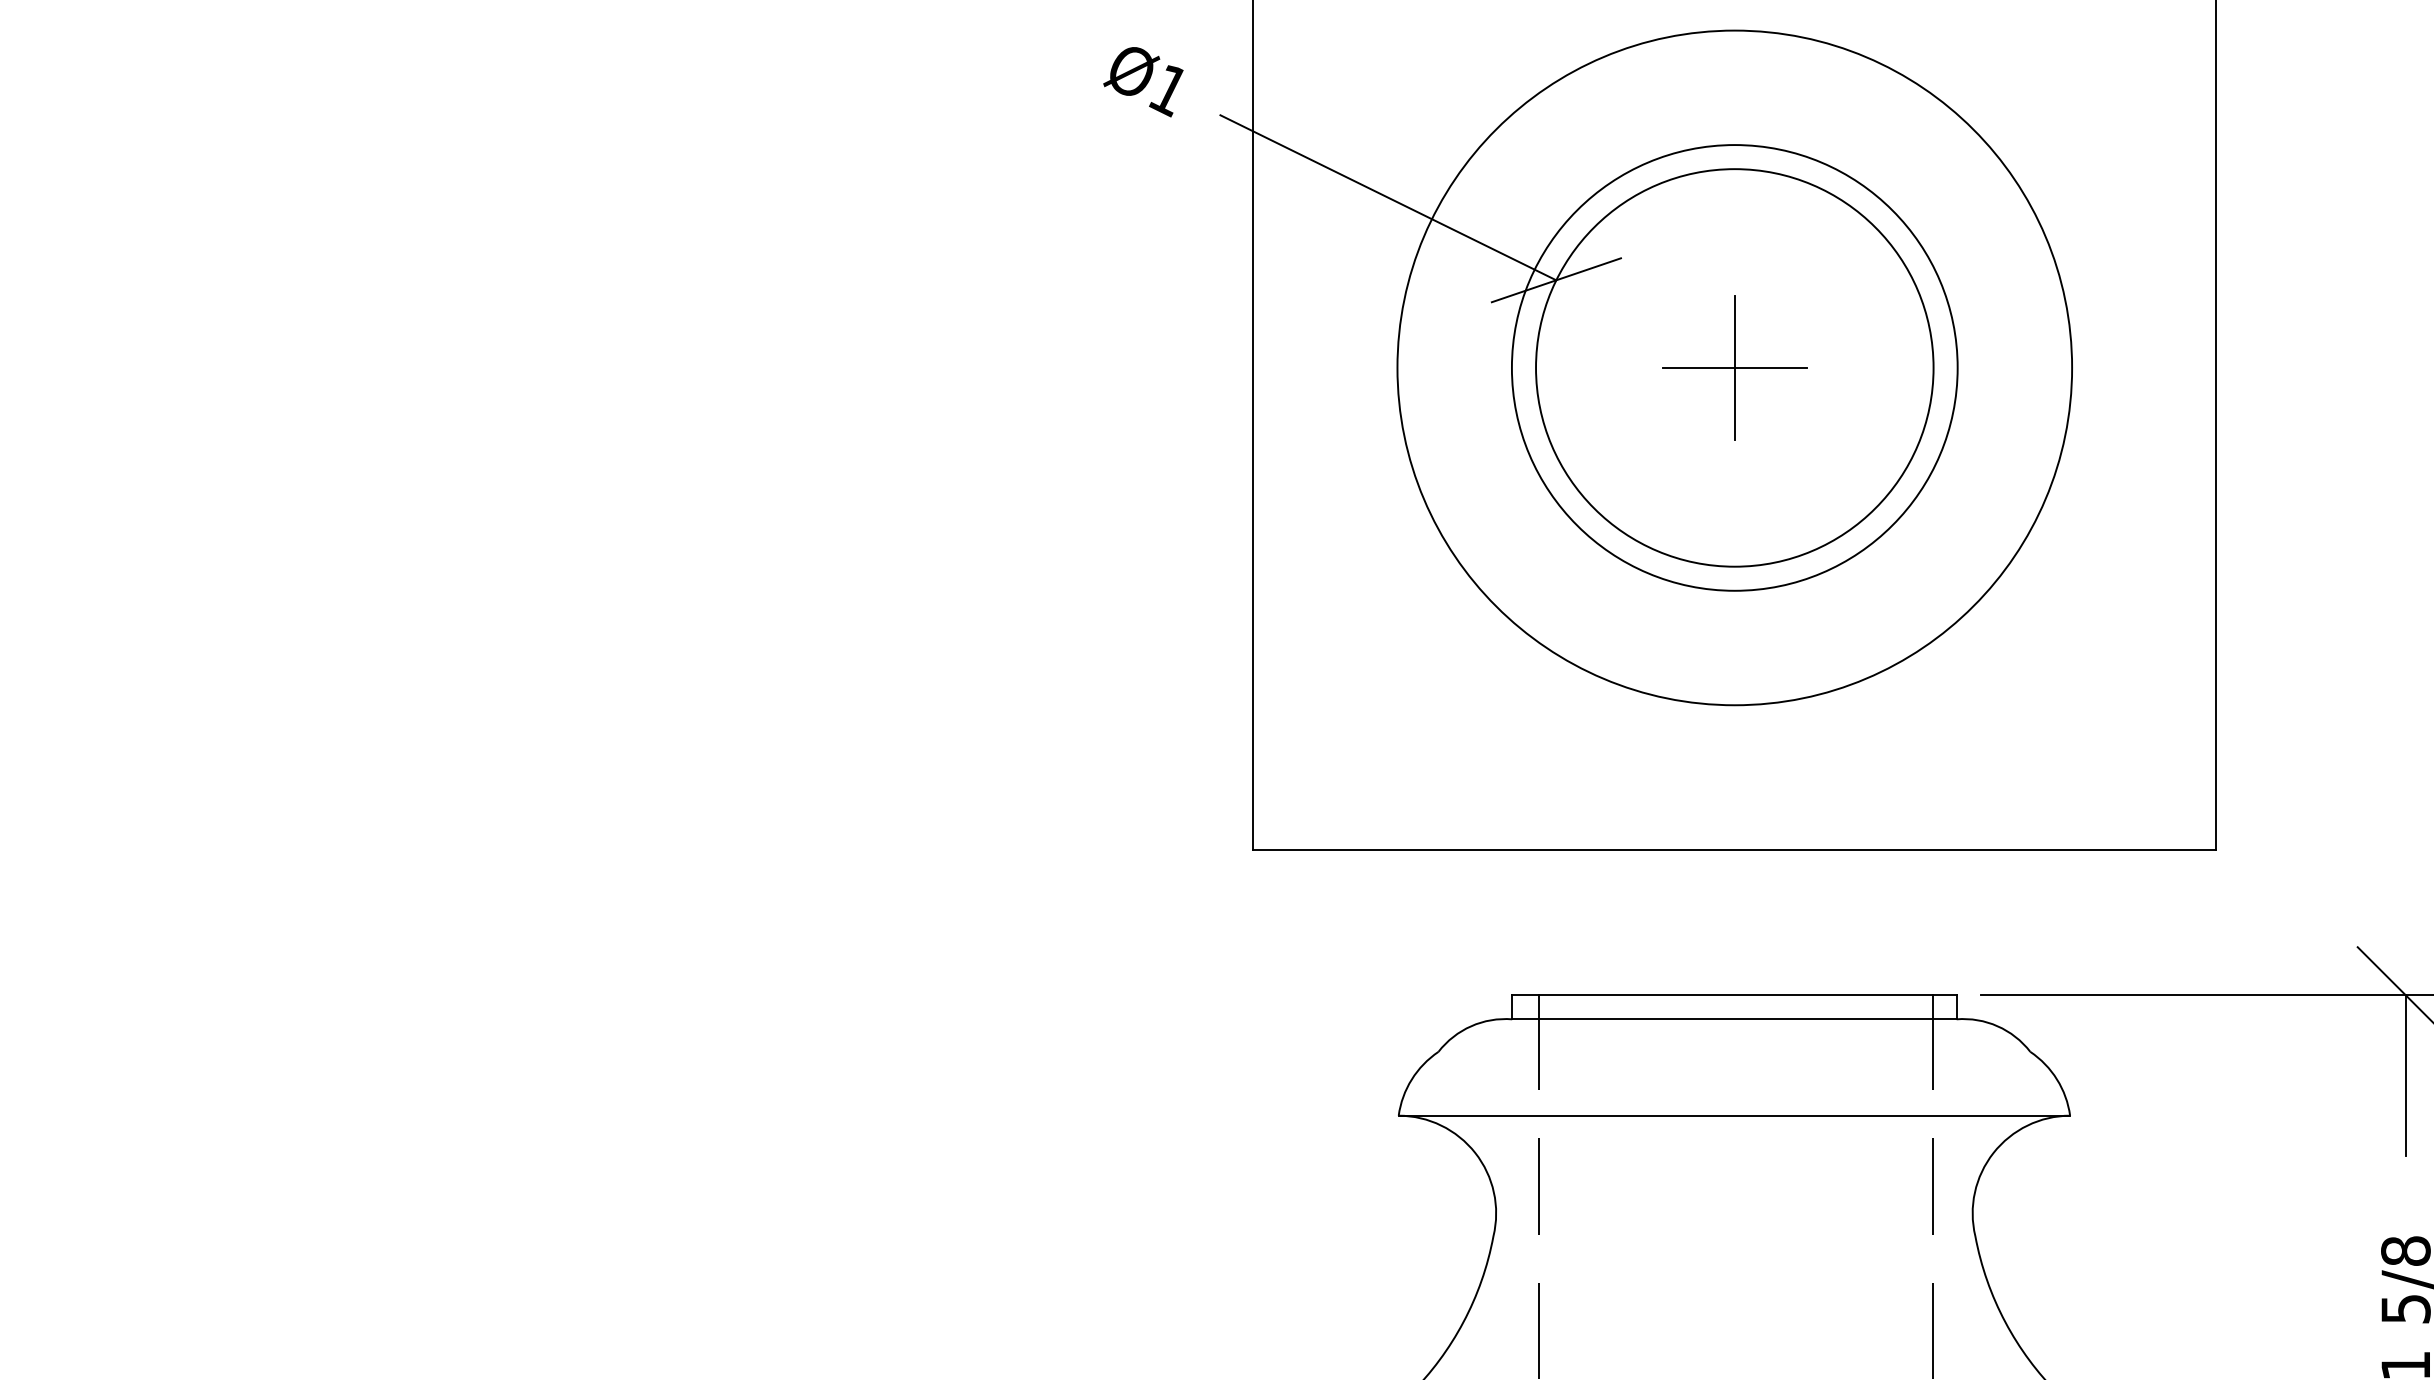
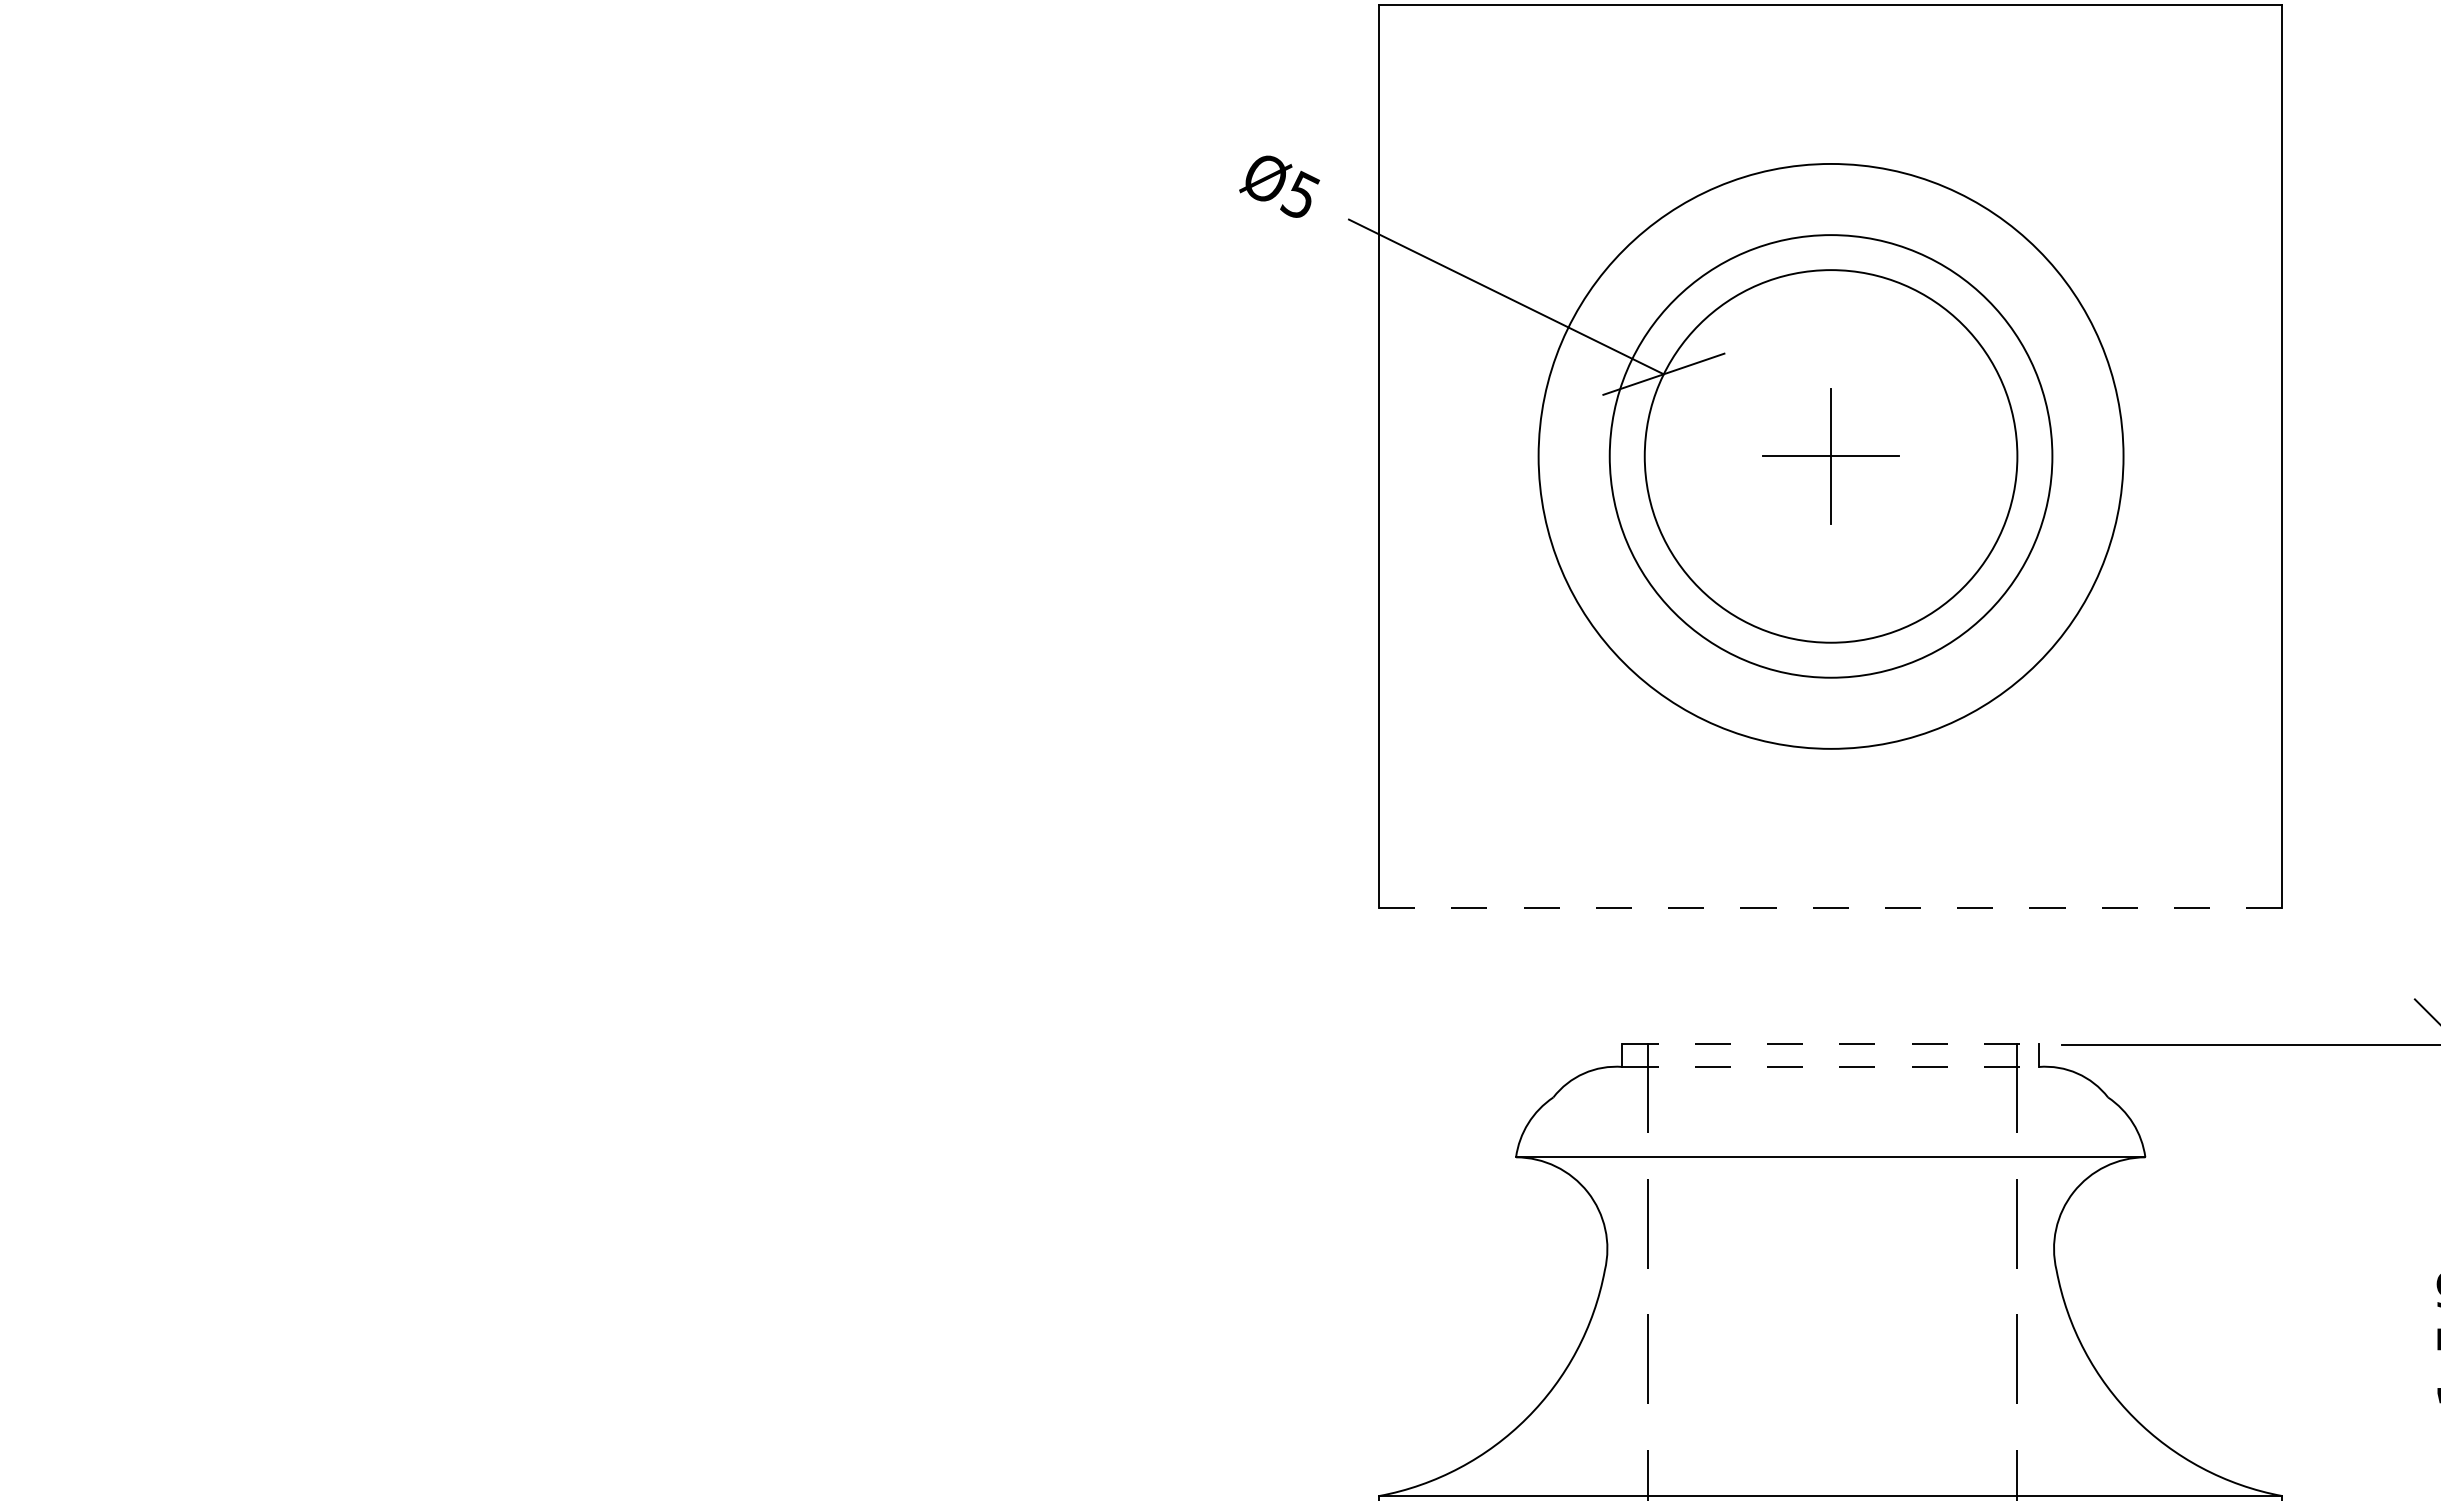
text: (1168, 89) -> (1300, 195), Ø1 -> Ø5
circle: (1734, 368) -> (1830, 456), size x0.7
circle: (1734, 368) -> (1830, 456), size x1.4
line: (1734, 850) -> (1830, 908), solid -> dashed
line: (1735, 995) -> (1831, 1044), solid -> dashed
line: (1735, 1018) -> (1831, 1066), solid -> dashed

